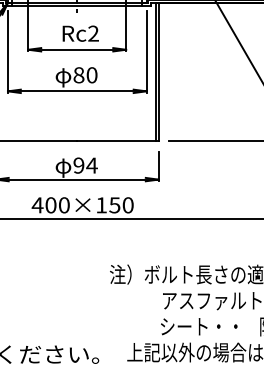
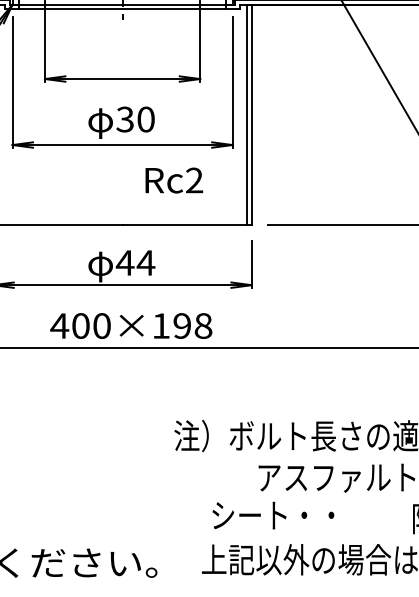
text: (80, 33) -> (173, 180), moved
text: (78, 75) -> (124, 119), 80 -> 30
text: (78, 165) -> (124, 262), 94 -> 44
text: (121, 205) -> (192, 326), 400×150 -> 400×198
text: (199, 326) -> (273, 515), moved

